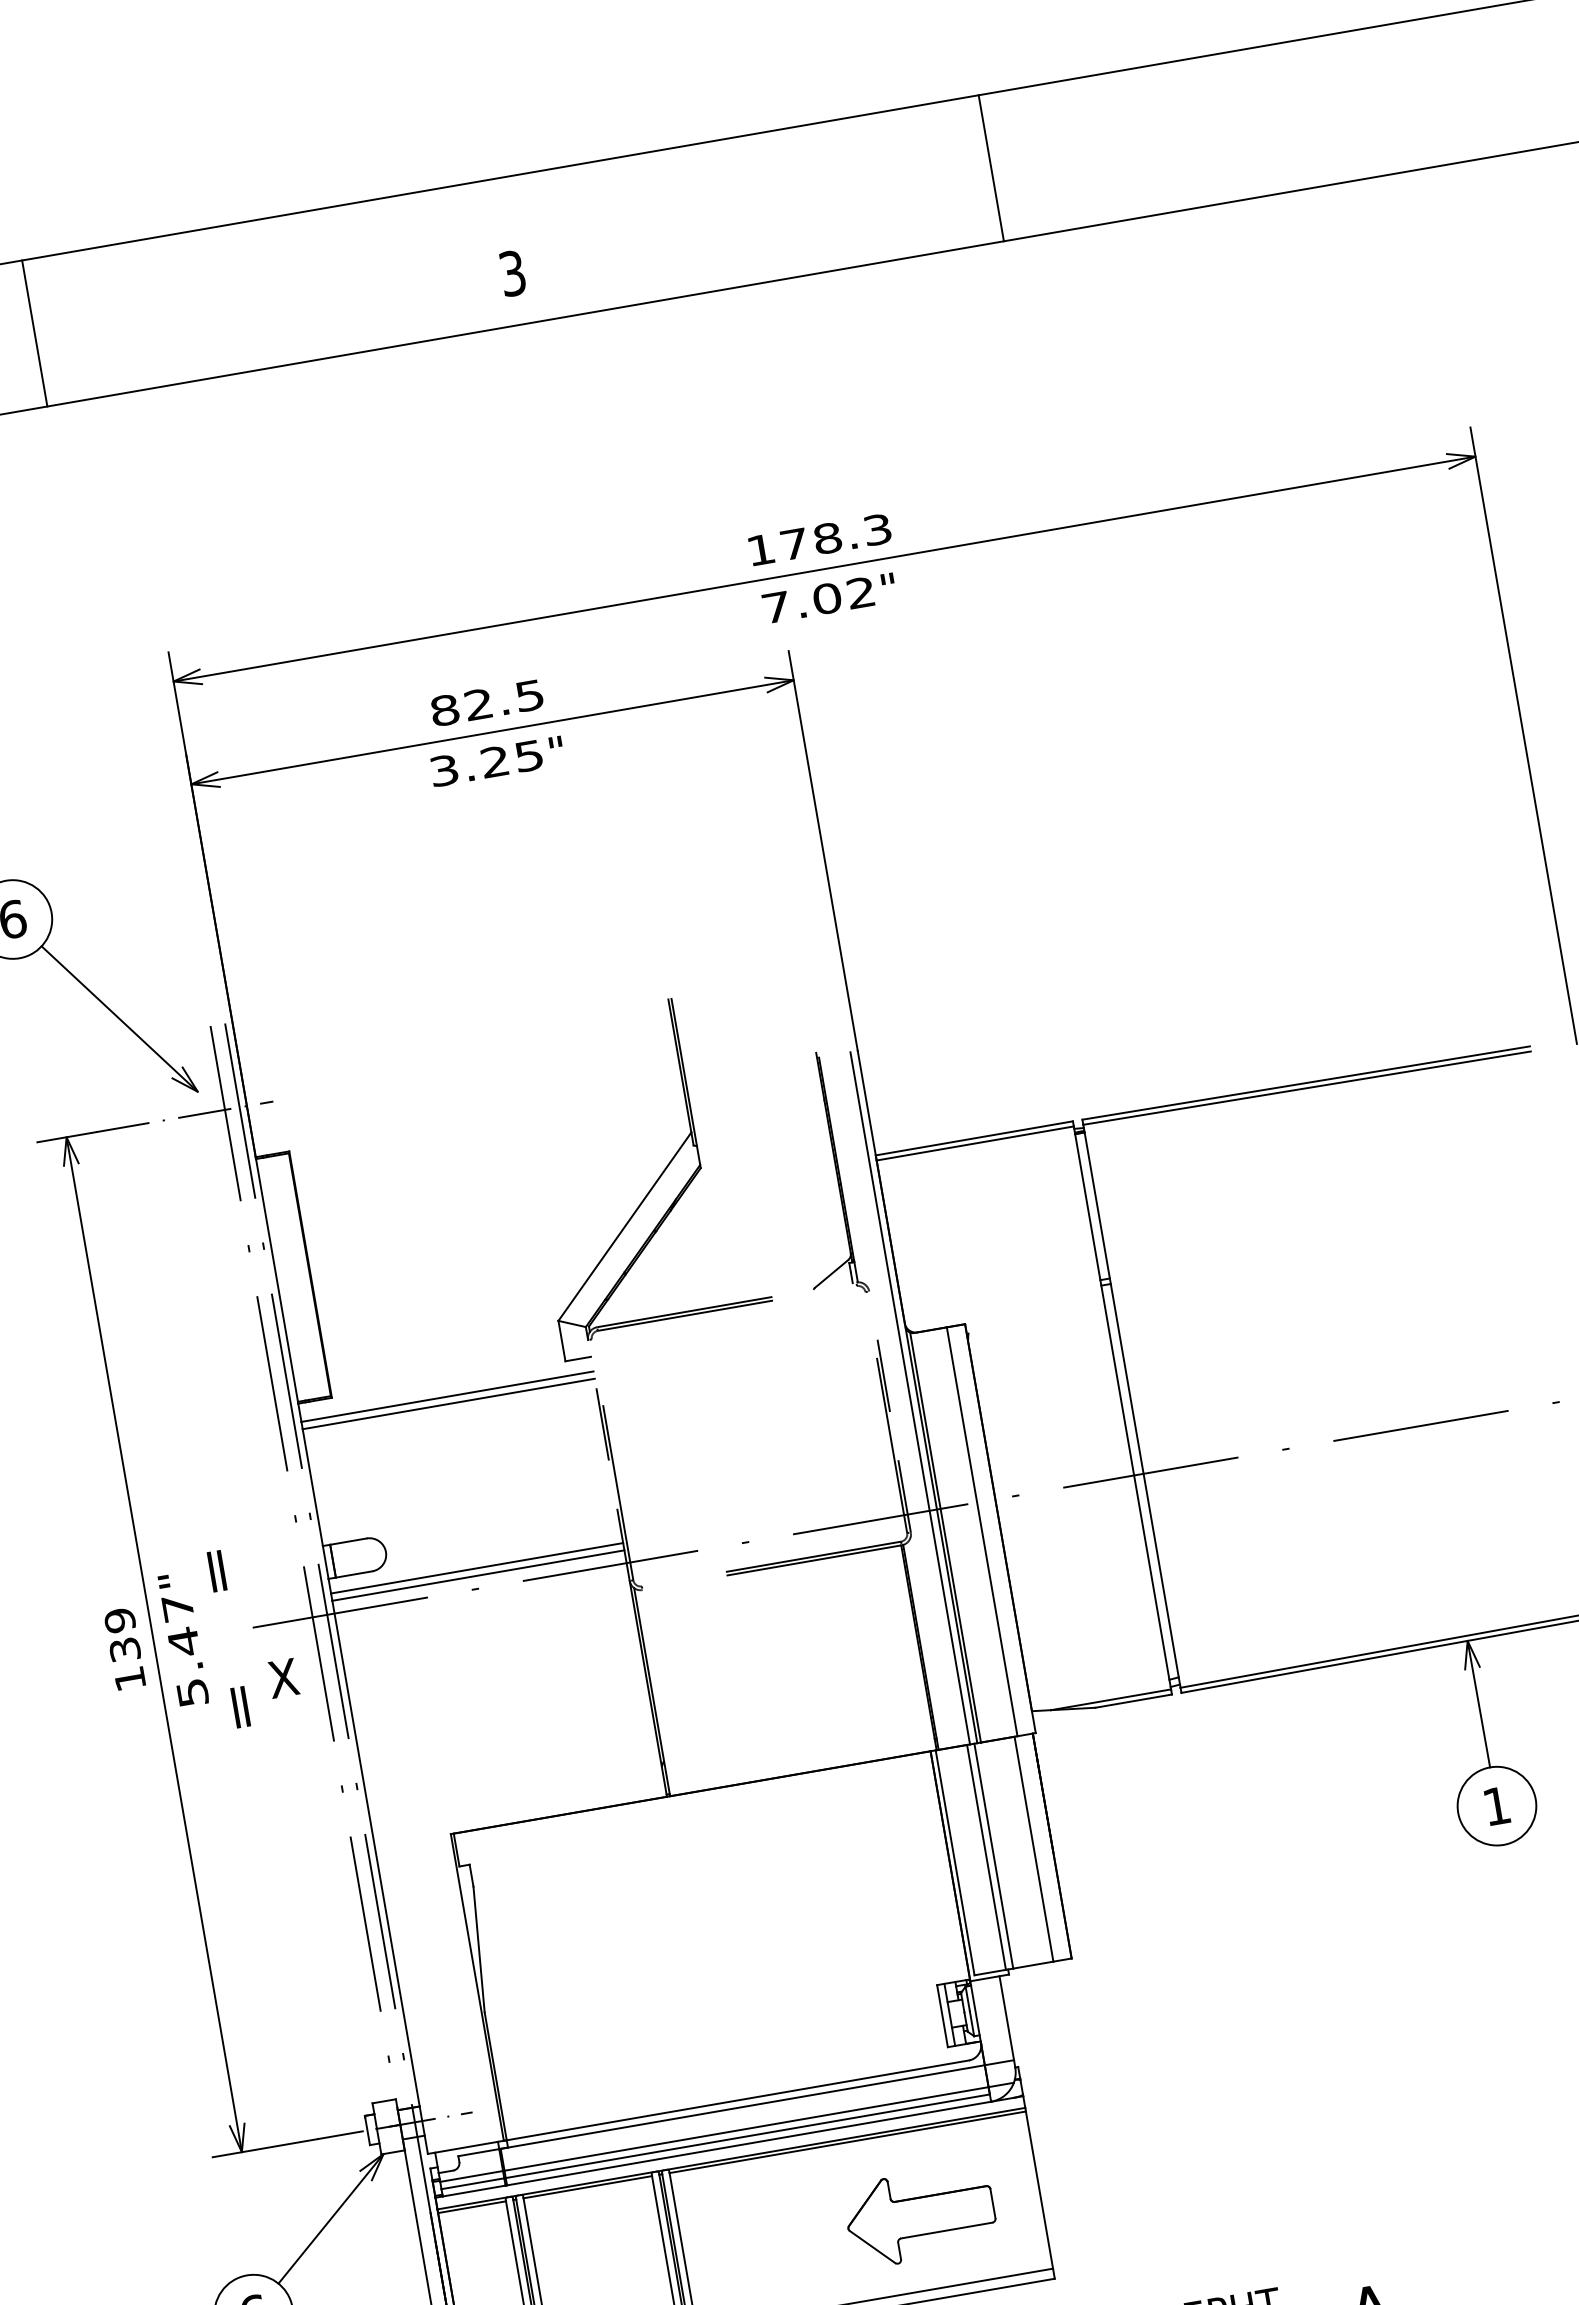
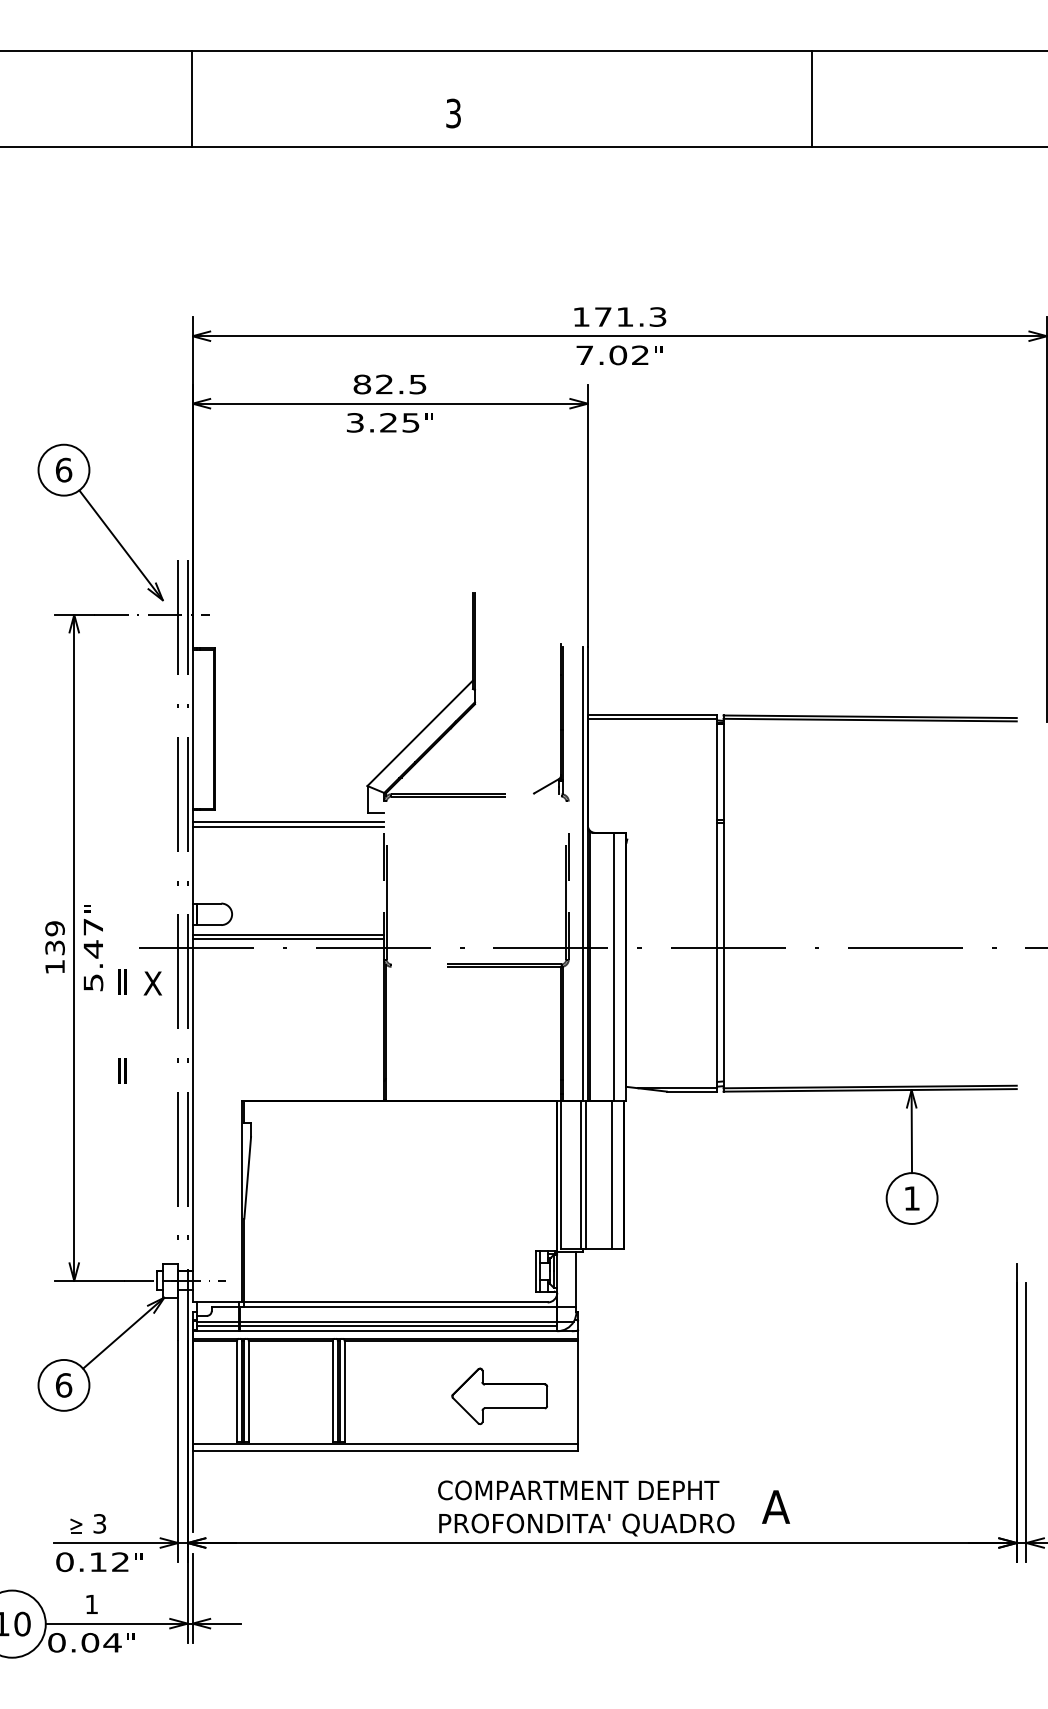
line: (991, 168) -> (812, 99), moved
line: (34, 333) -> (192, 99), moved
text: (826, 537) -> (624, 316), 178.3 -> 171.3
text: (228, 1639) -> (122, 1026), moved

